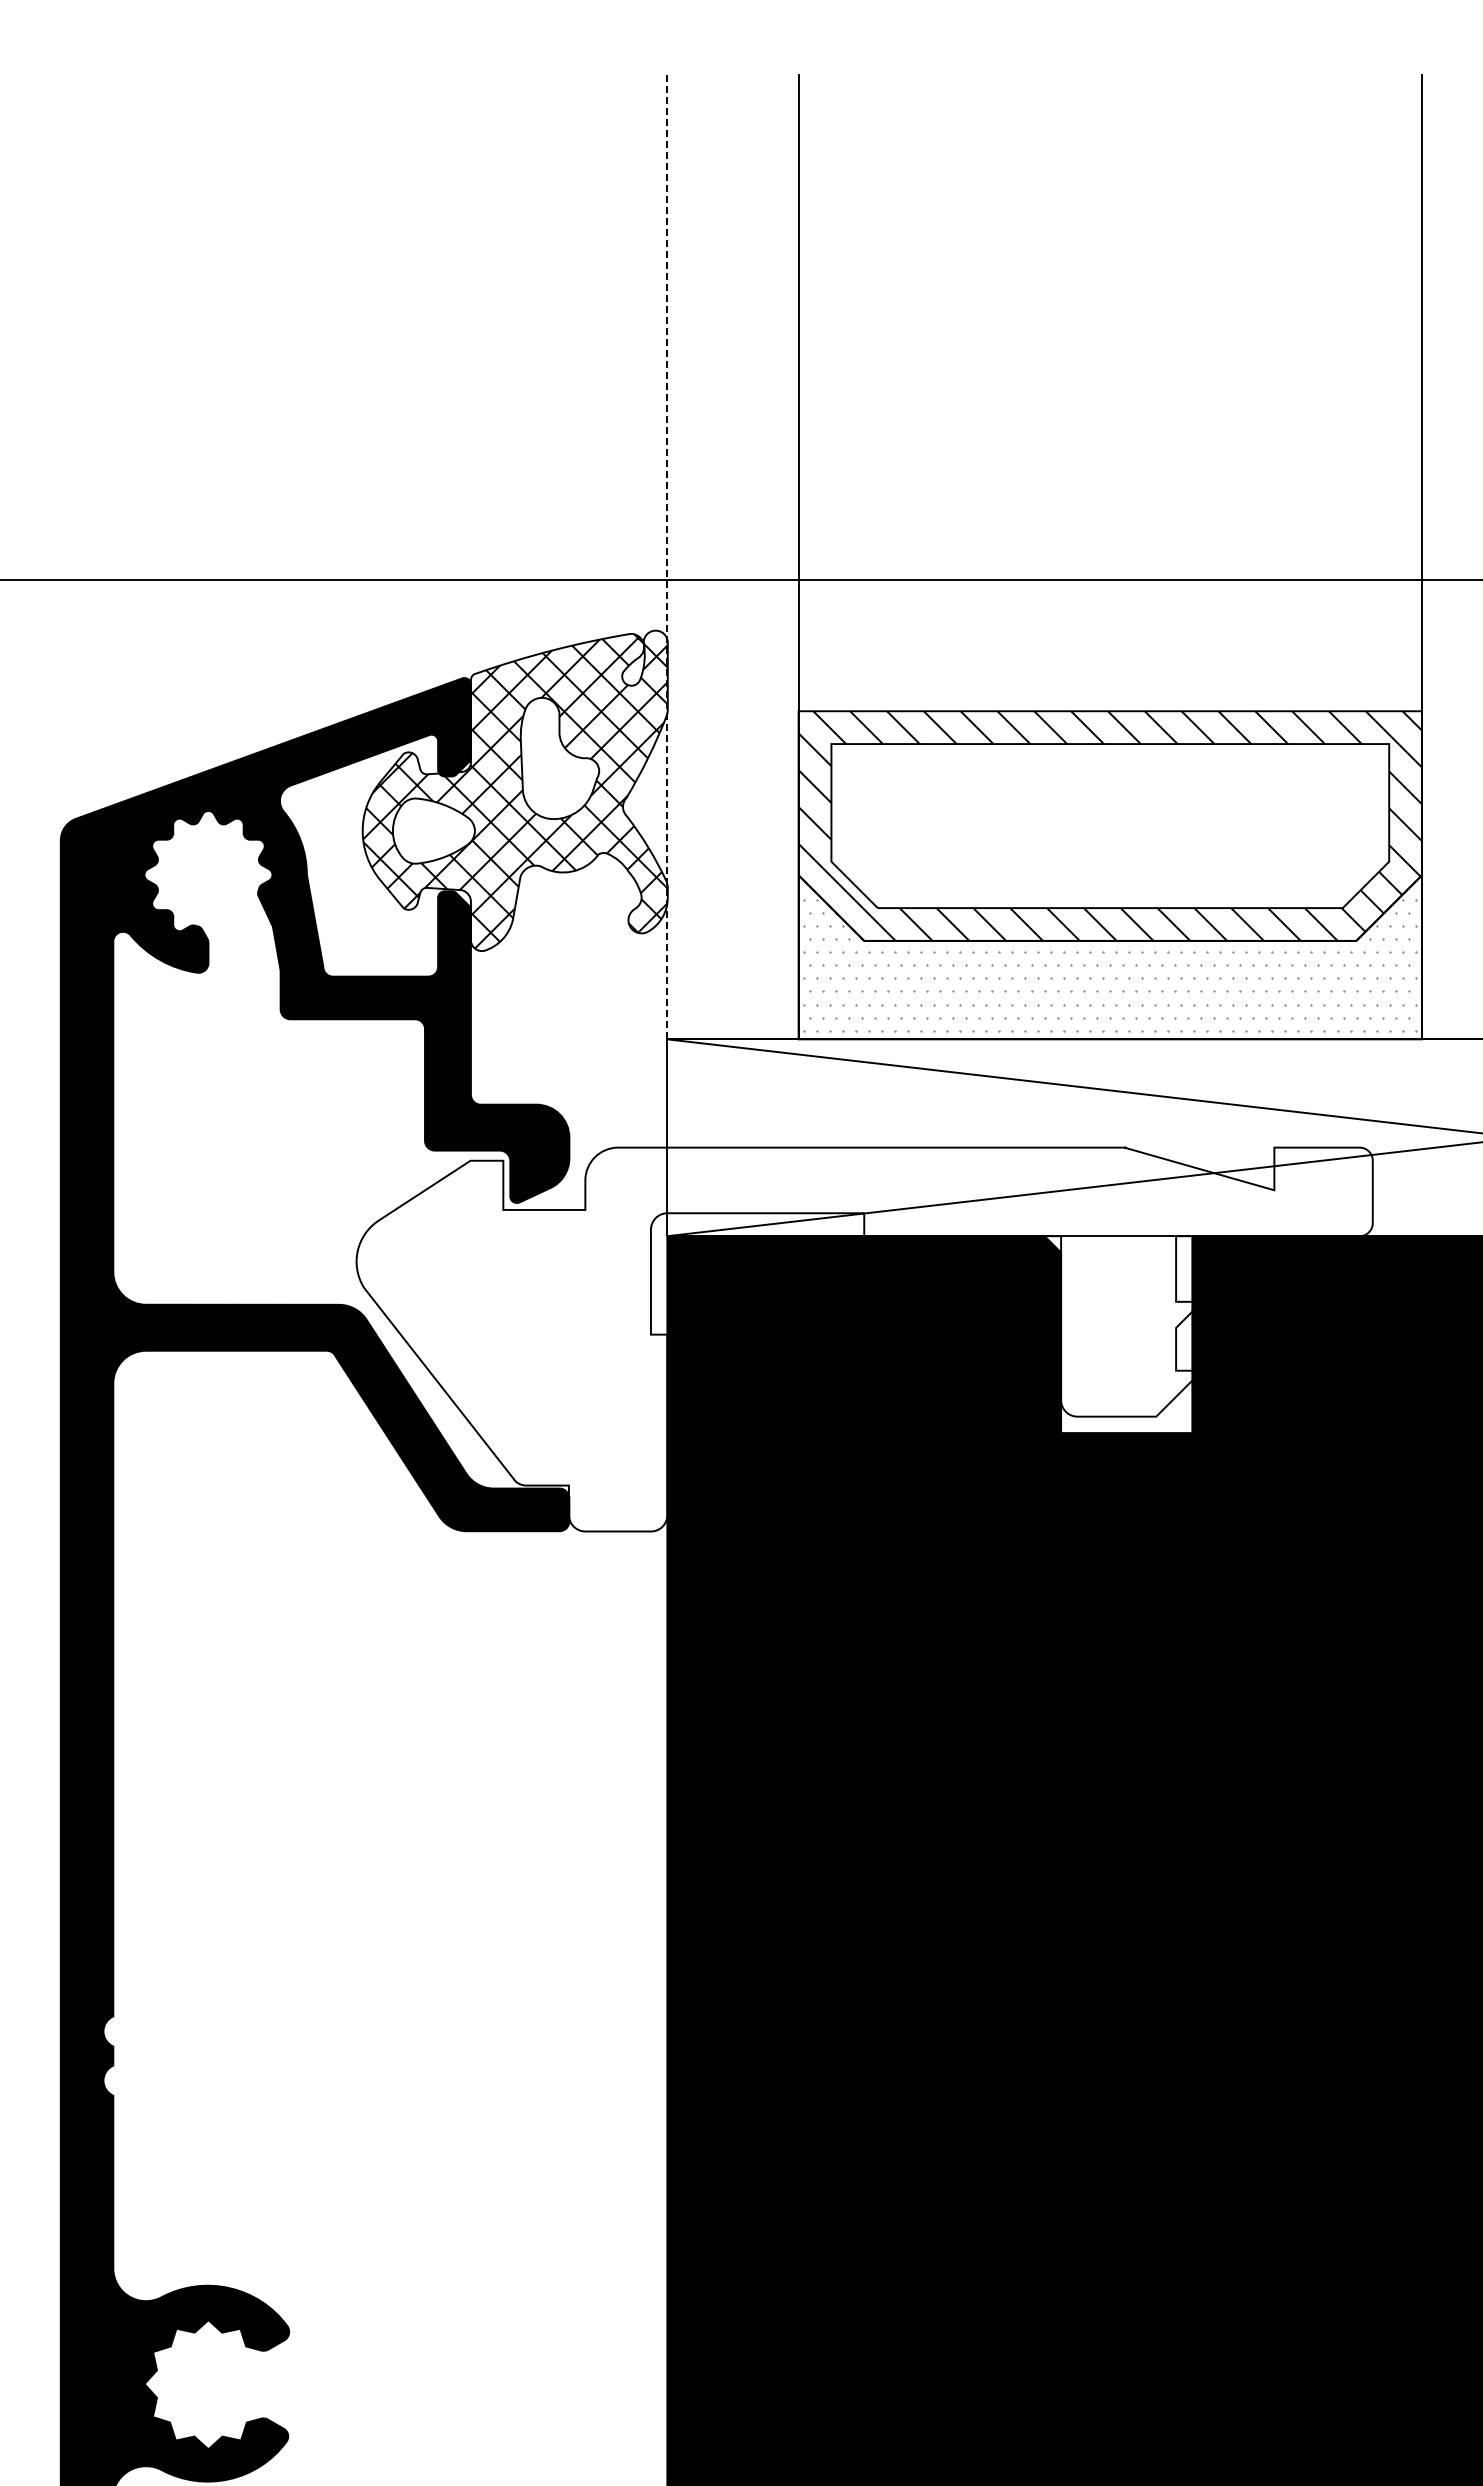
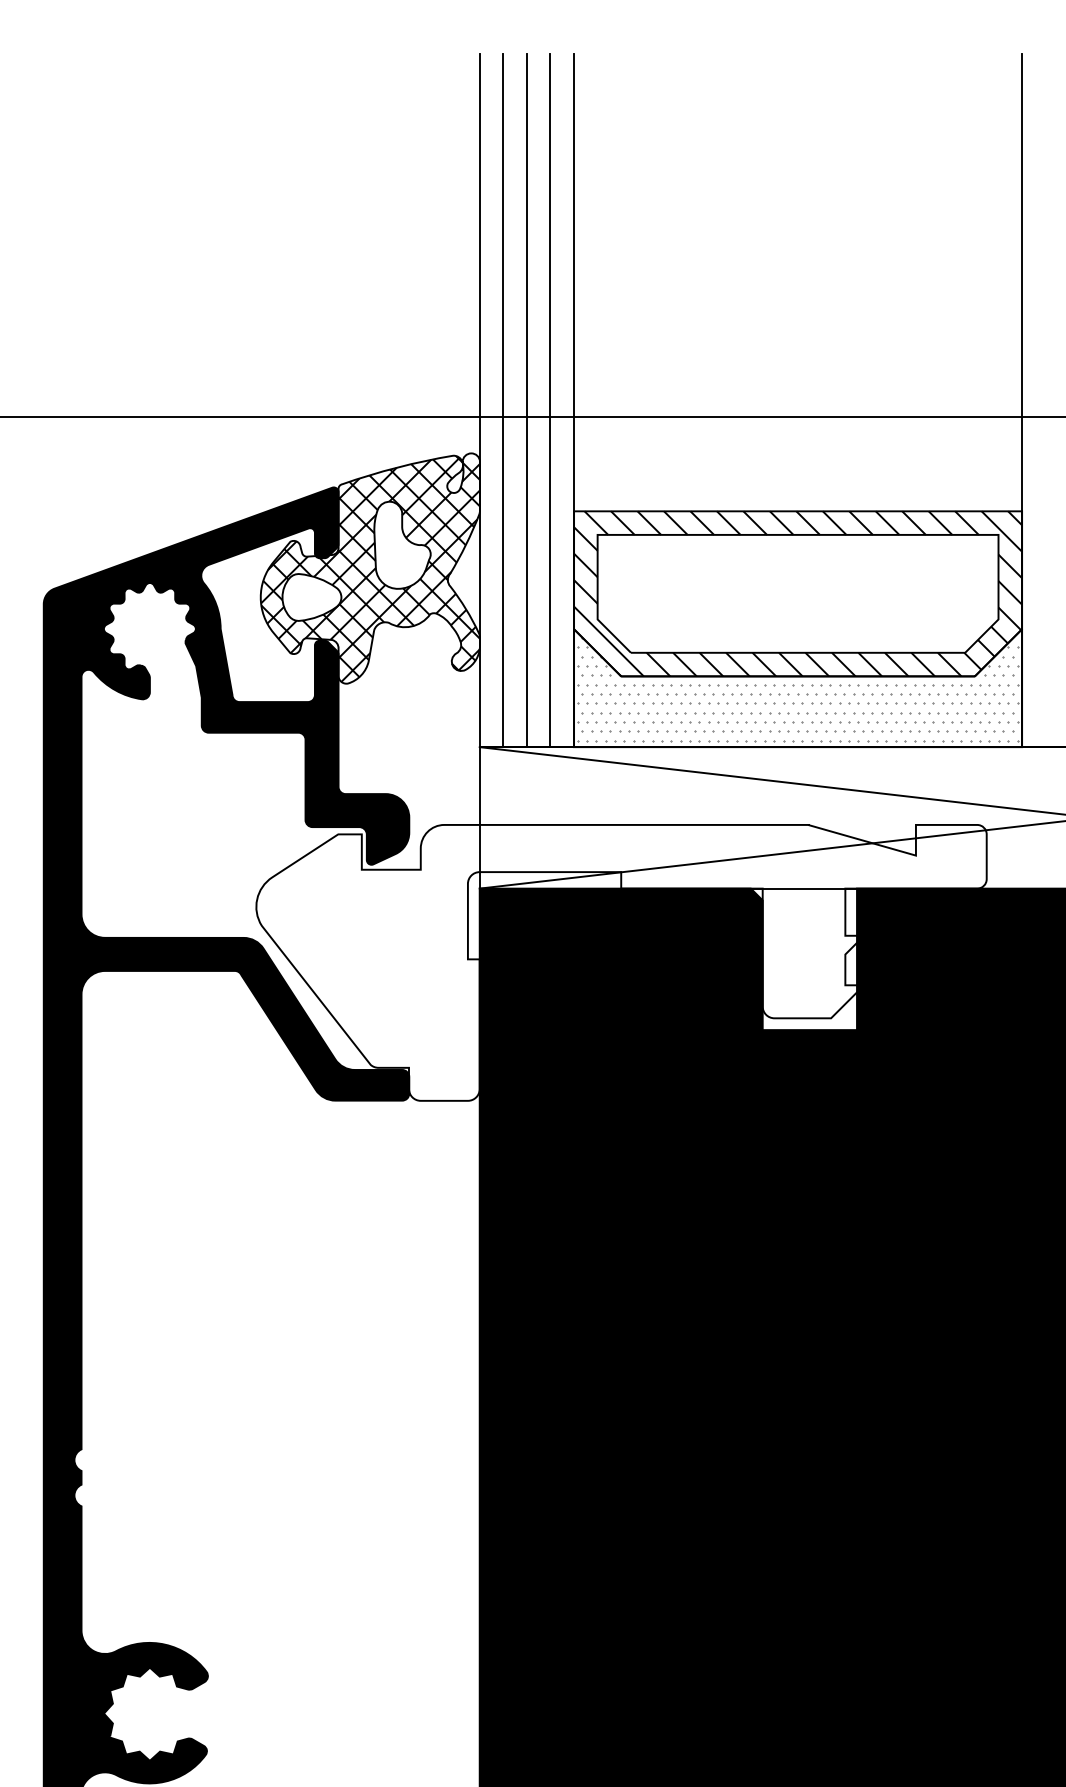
line: (700, 556) -> (503, 400), added
line: (733, 556) -> (527, 400), added
line: (765, 556) -> (550, 400), added
line: (667, 557) -> (479, 400), dashed -> solid

